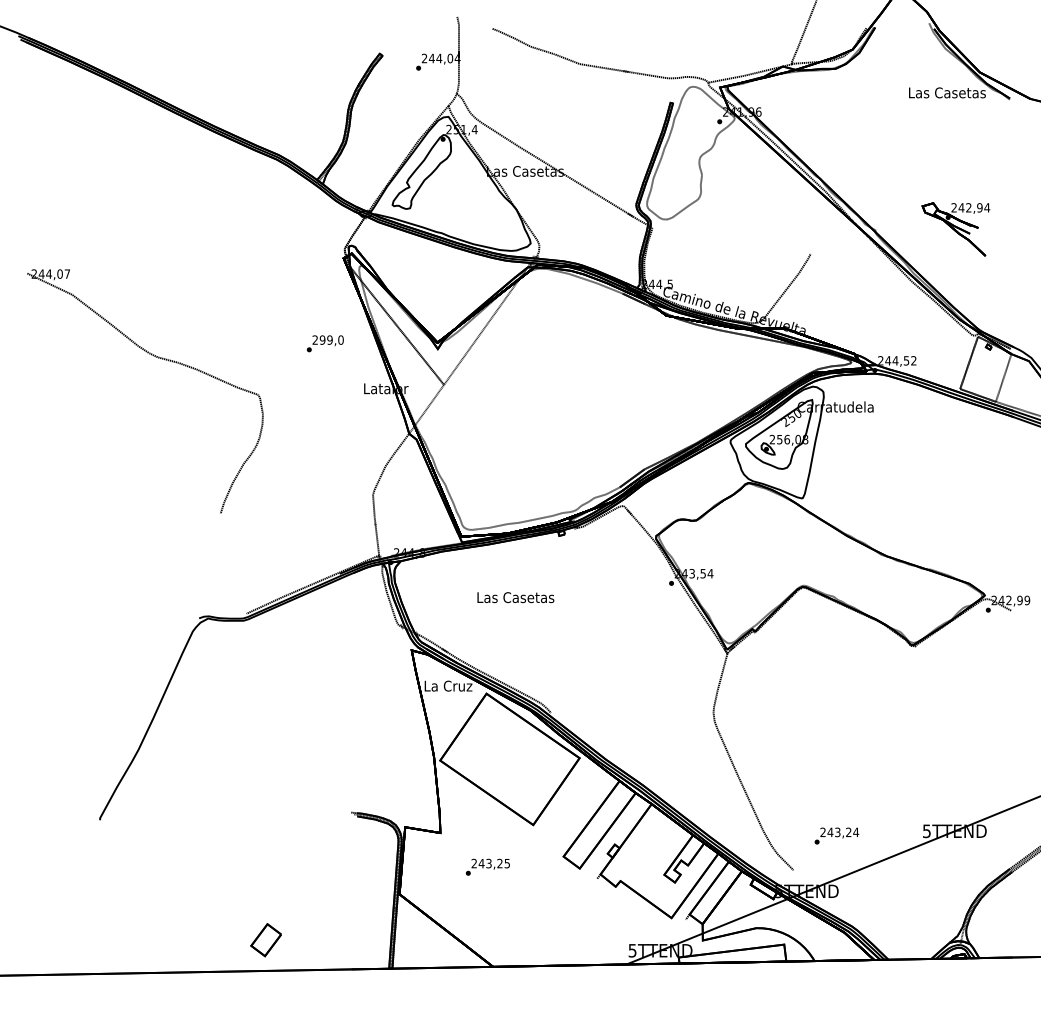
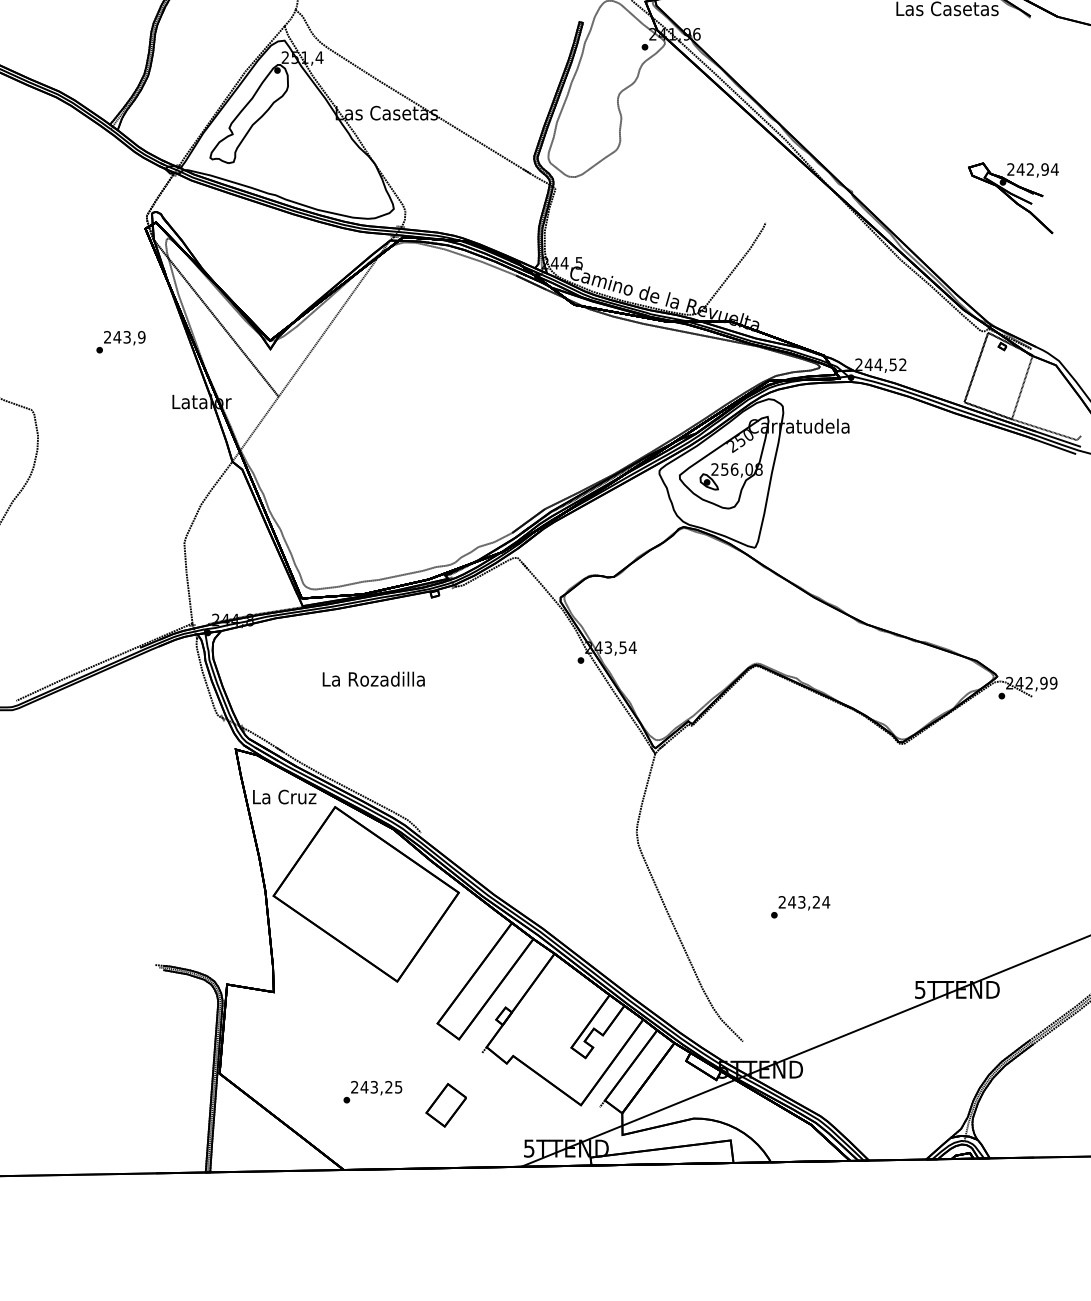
part: (955, 229) -> (1012, 198), moved
text: (331, 339) -> (129, 336), 299,0 -> 243,9
text: (515, 597) -> (373, 679), Las Casetas -> La Rozadilla
text: (836, 835) -> (800, 906), moved
text: (487, 866) -> (372, 1091), moved
part: (265, 940) -> (445, 1105), moved

